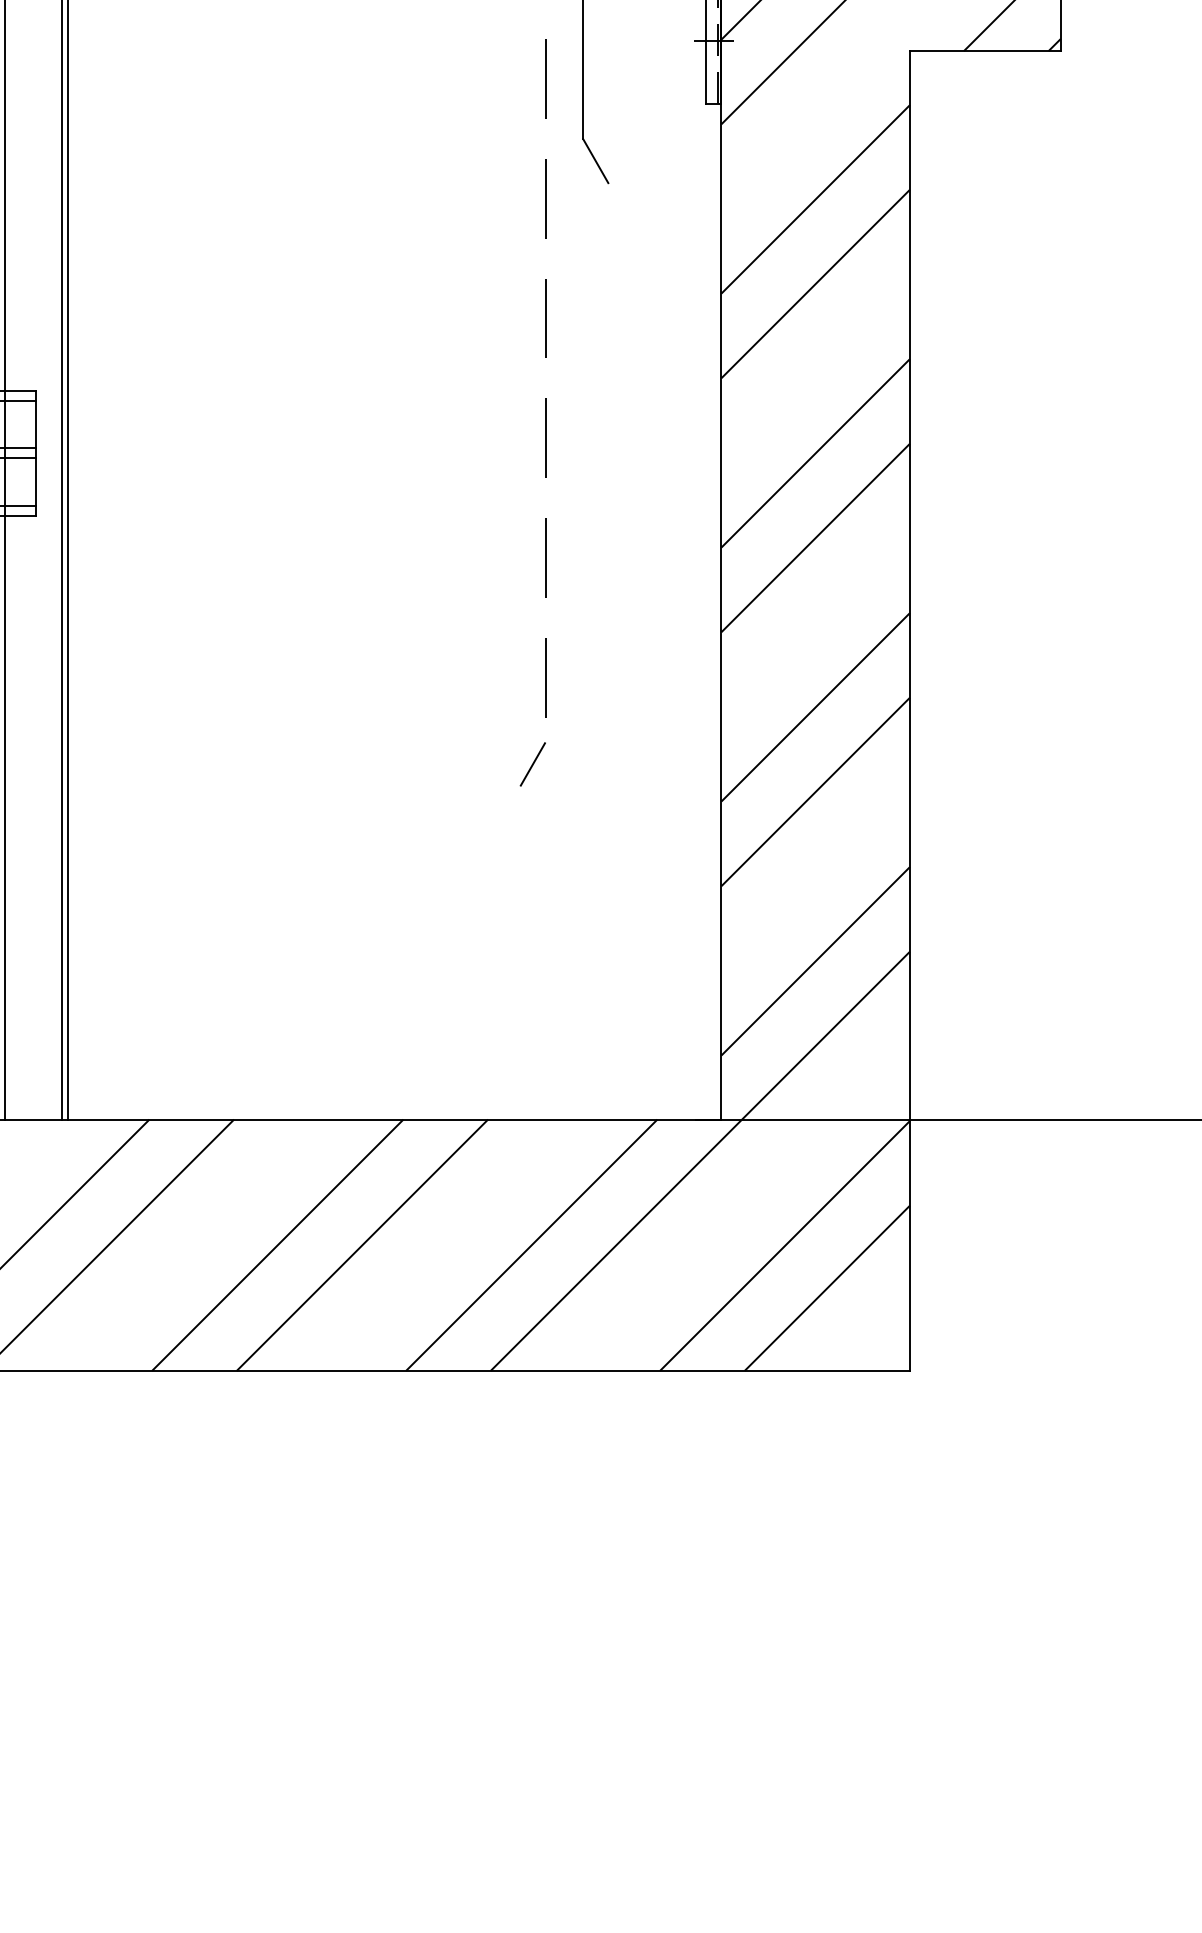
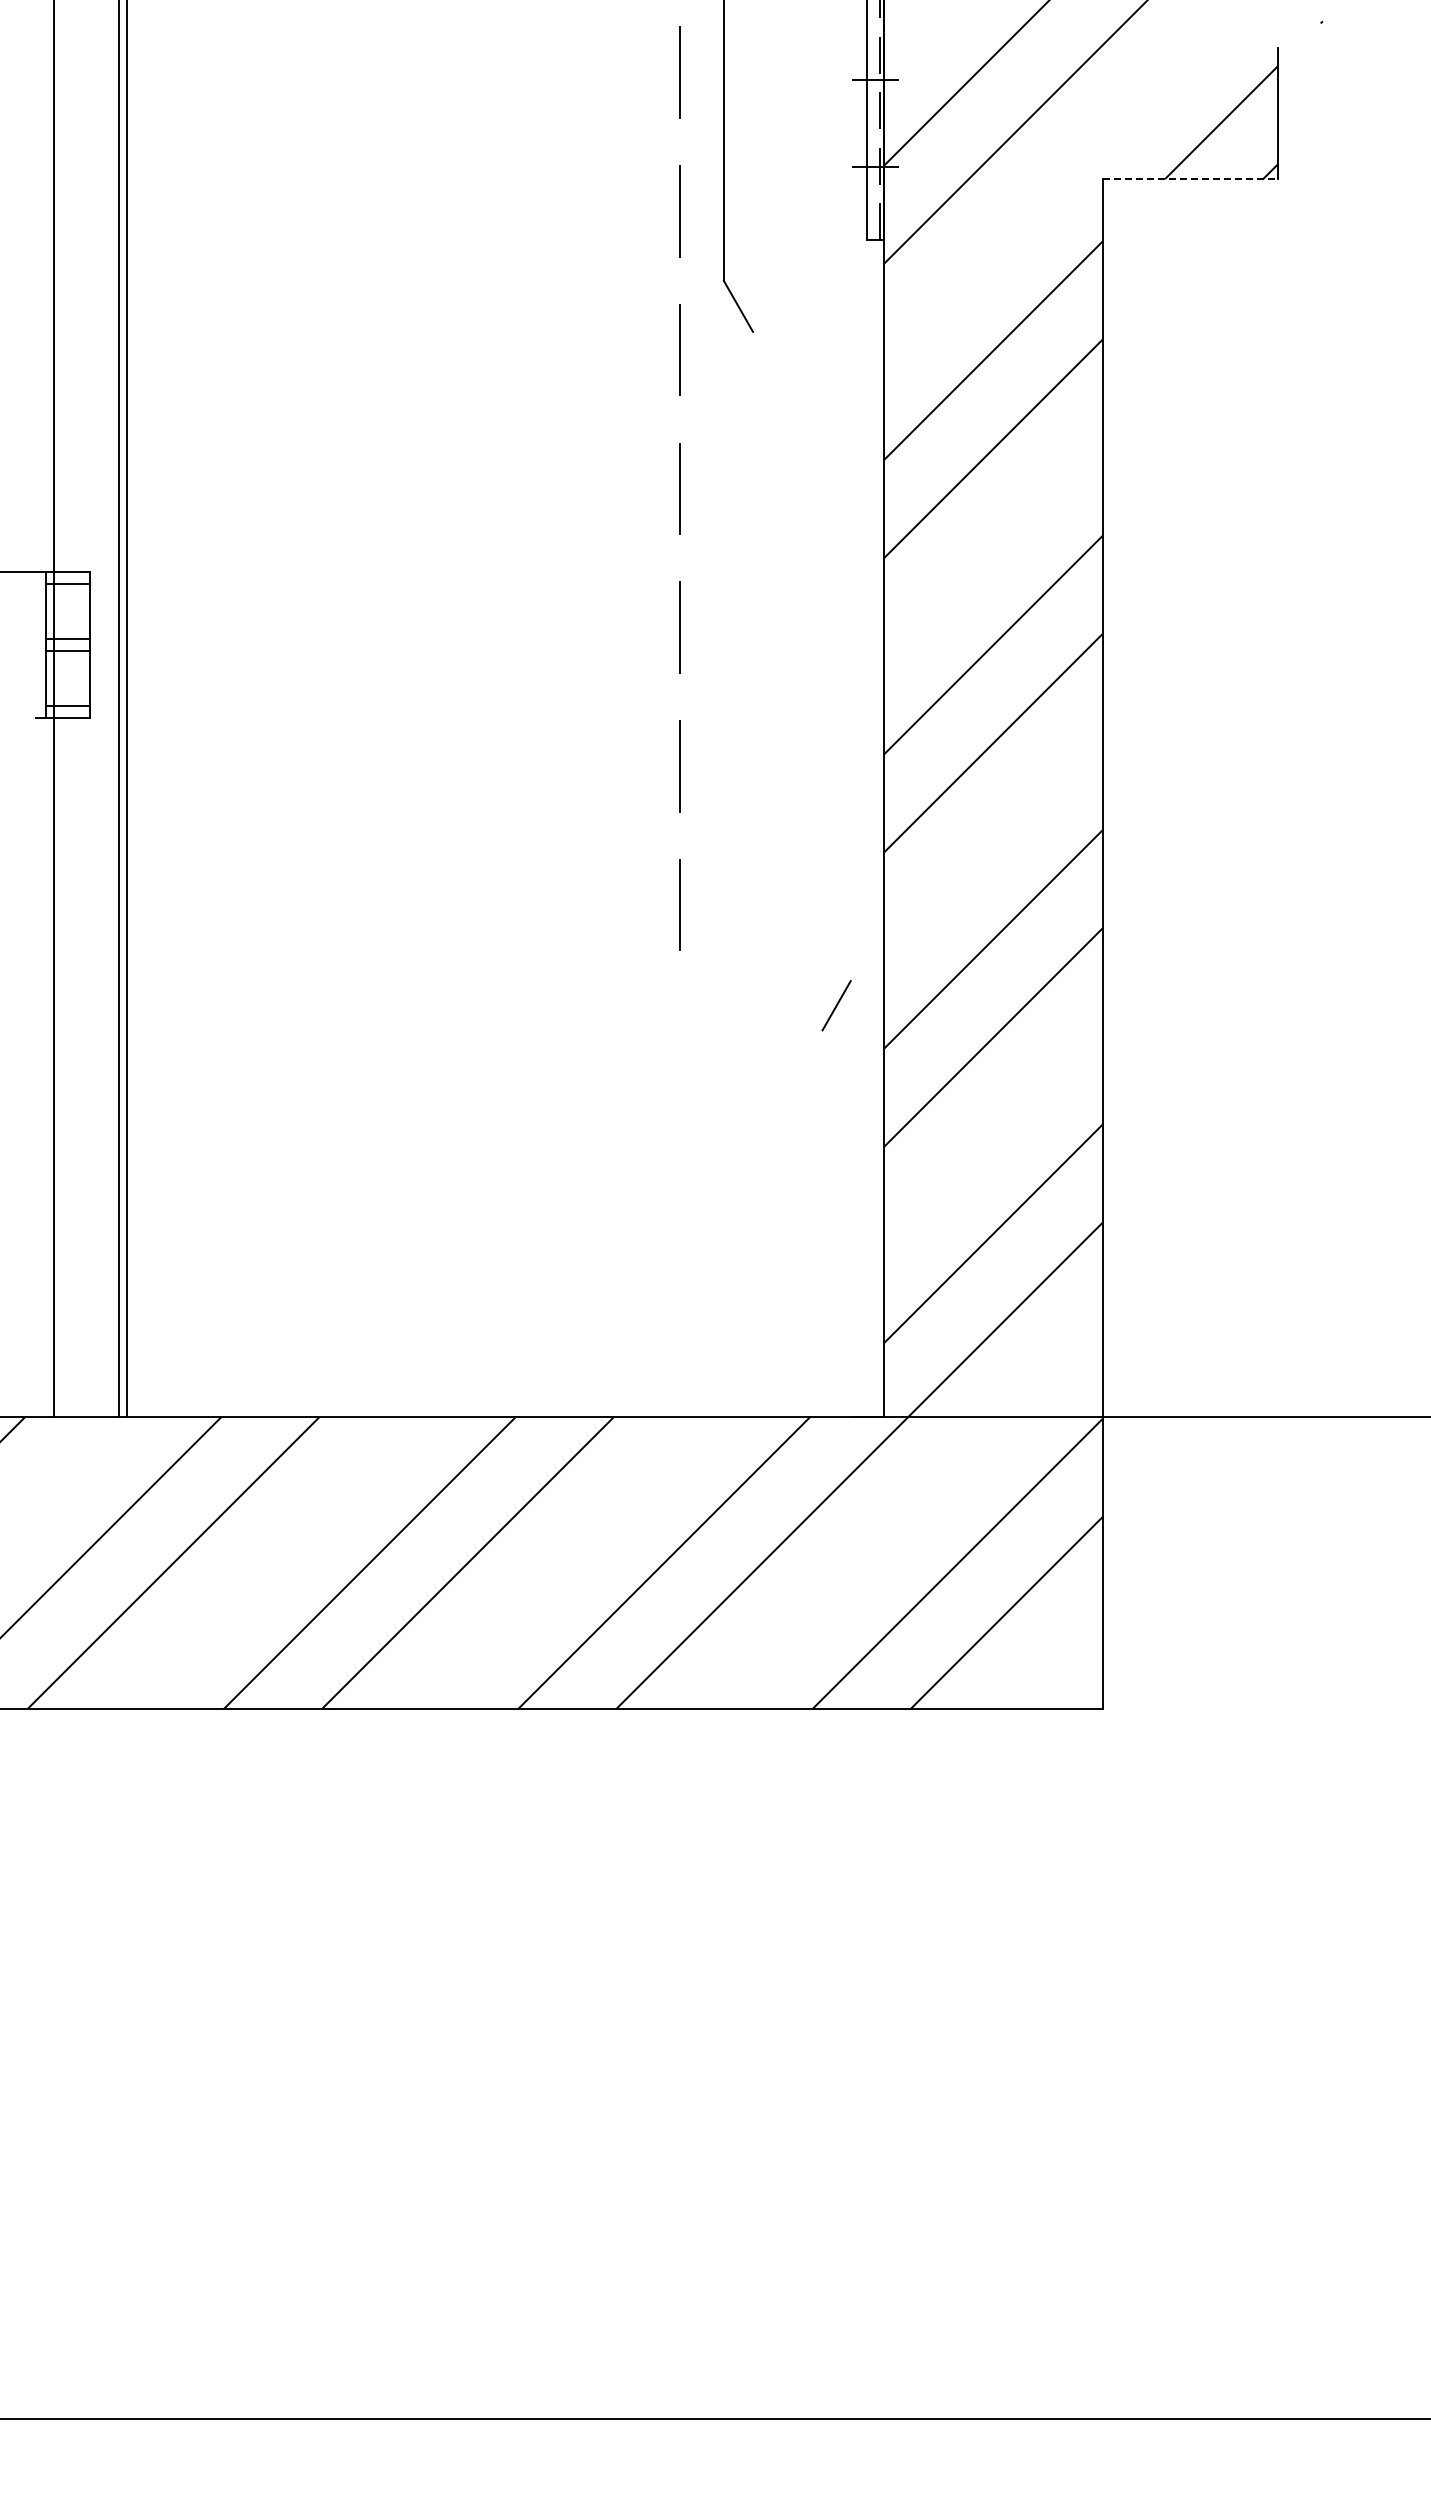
line: (985, 50) -> (1190, 178), solid -> dashed
line: (532, 764) -> (836, 1005), moved

